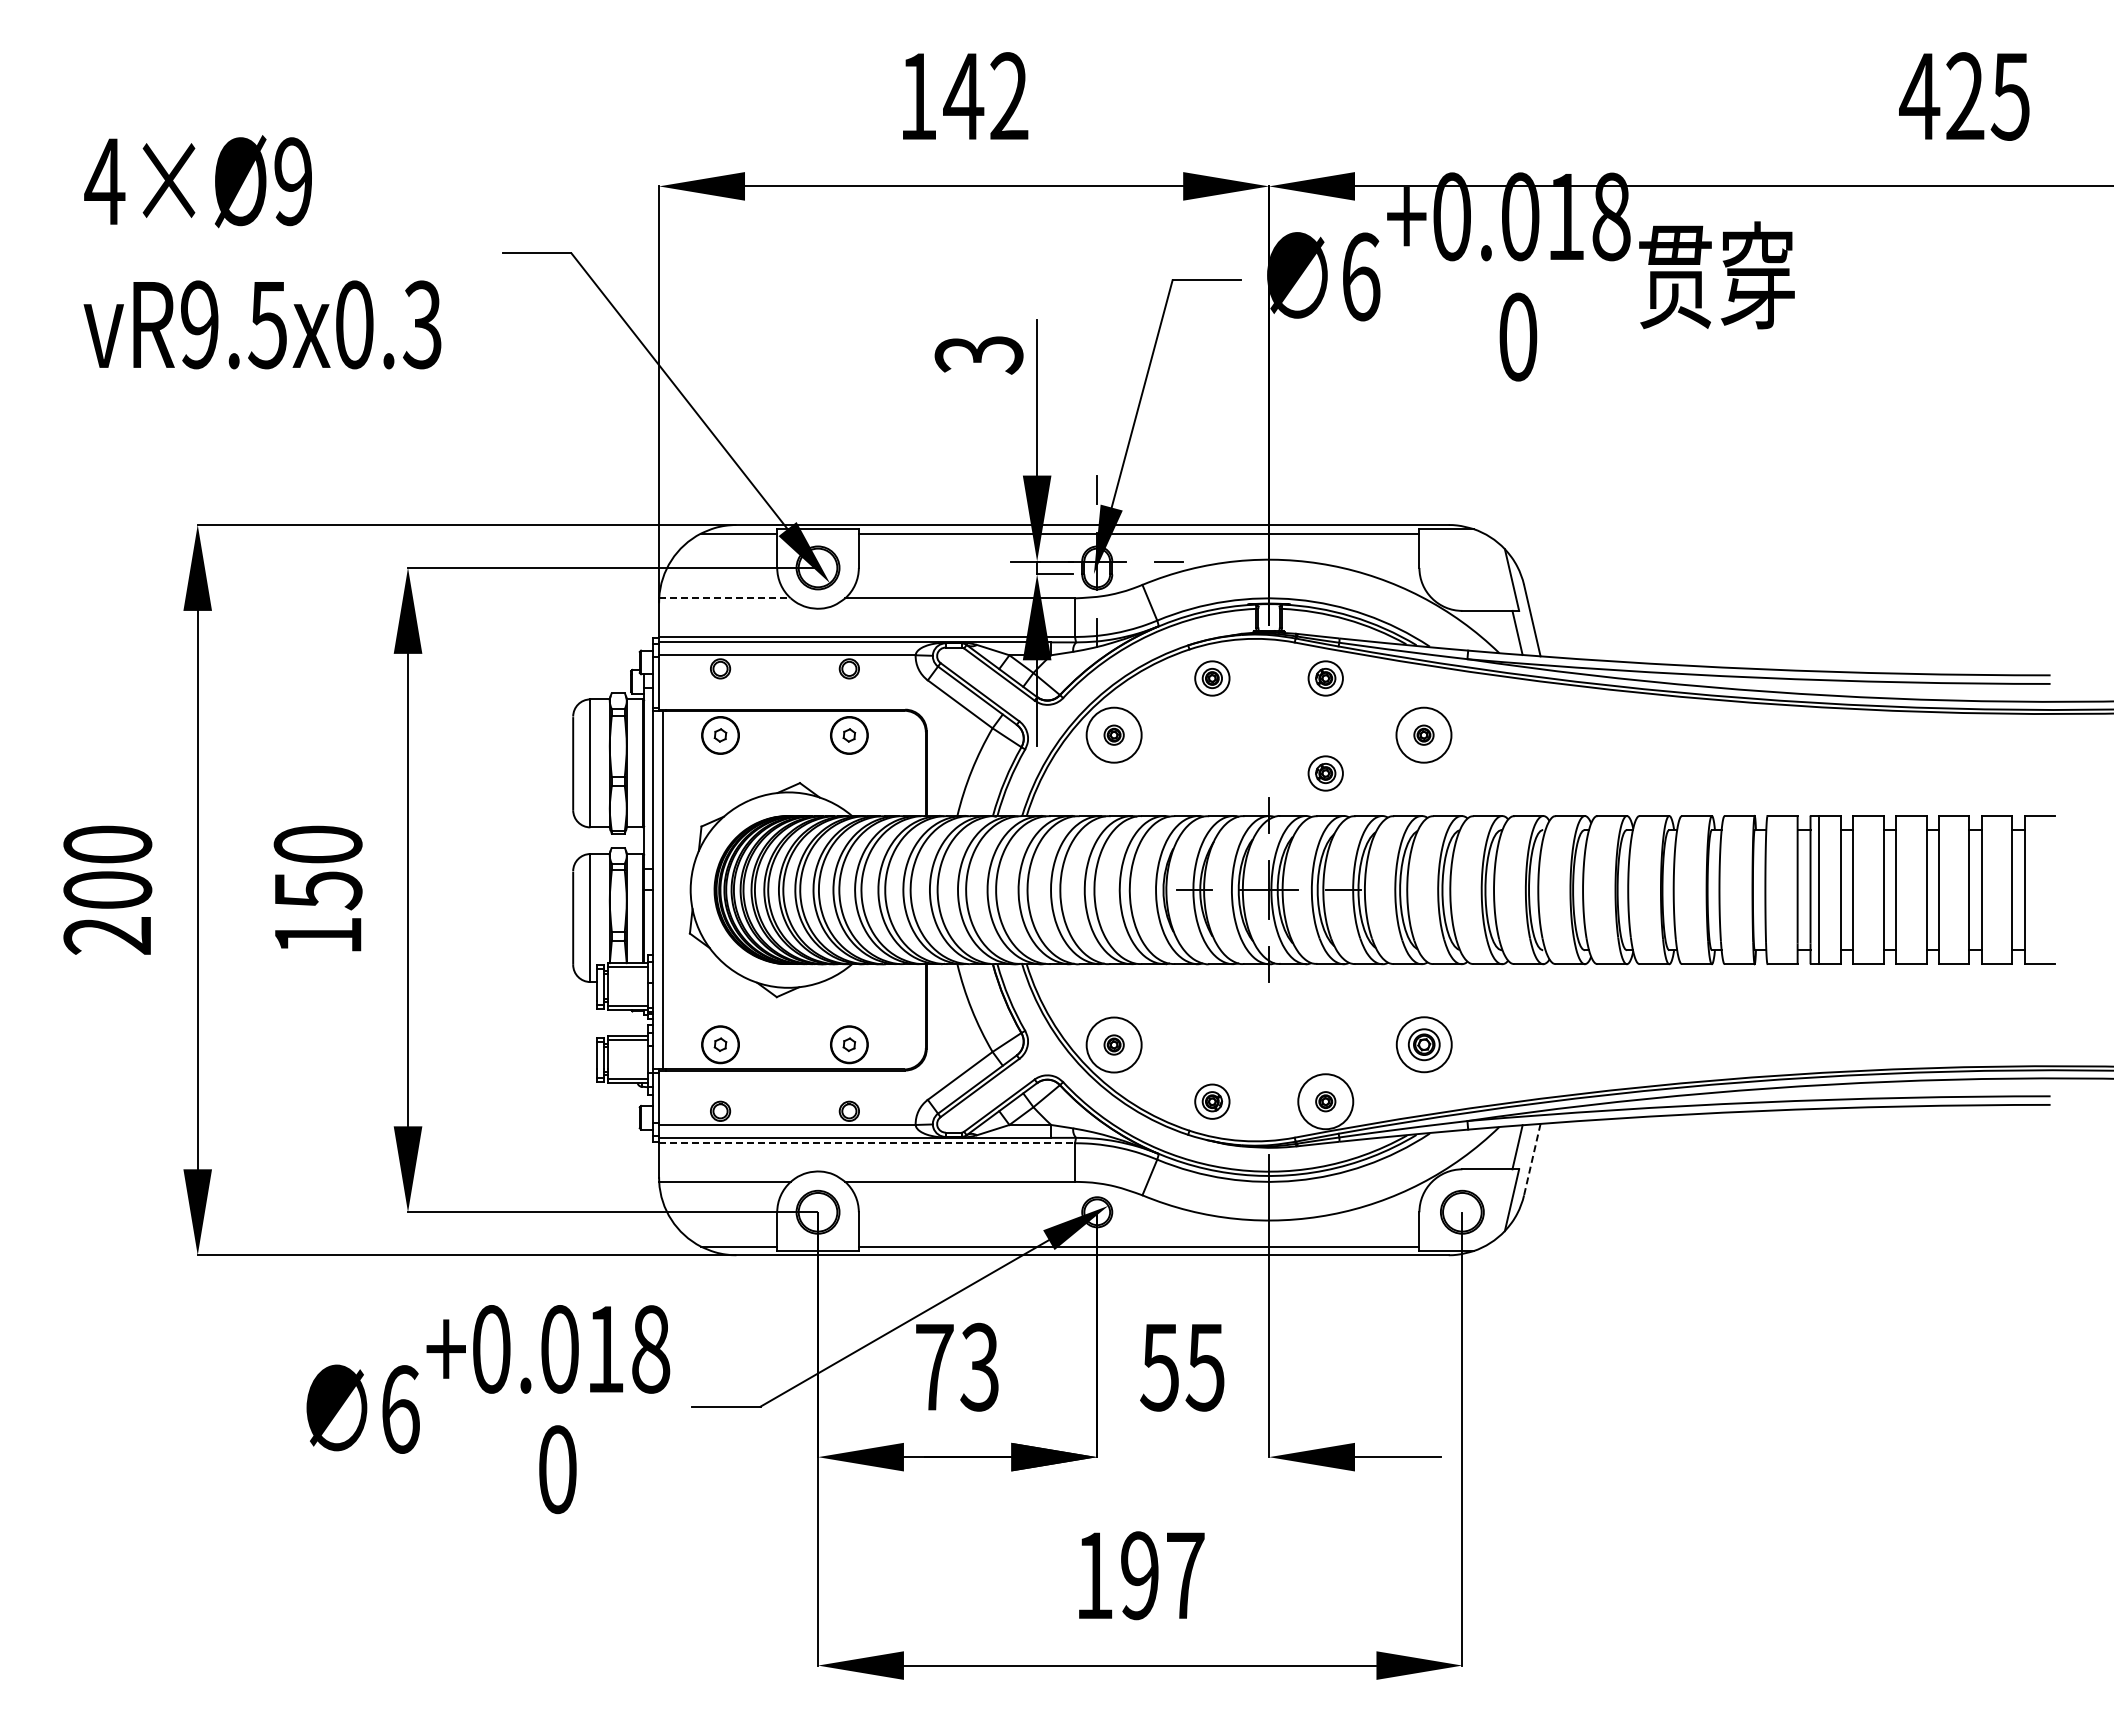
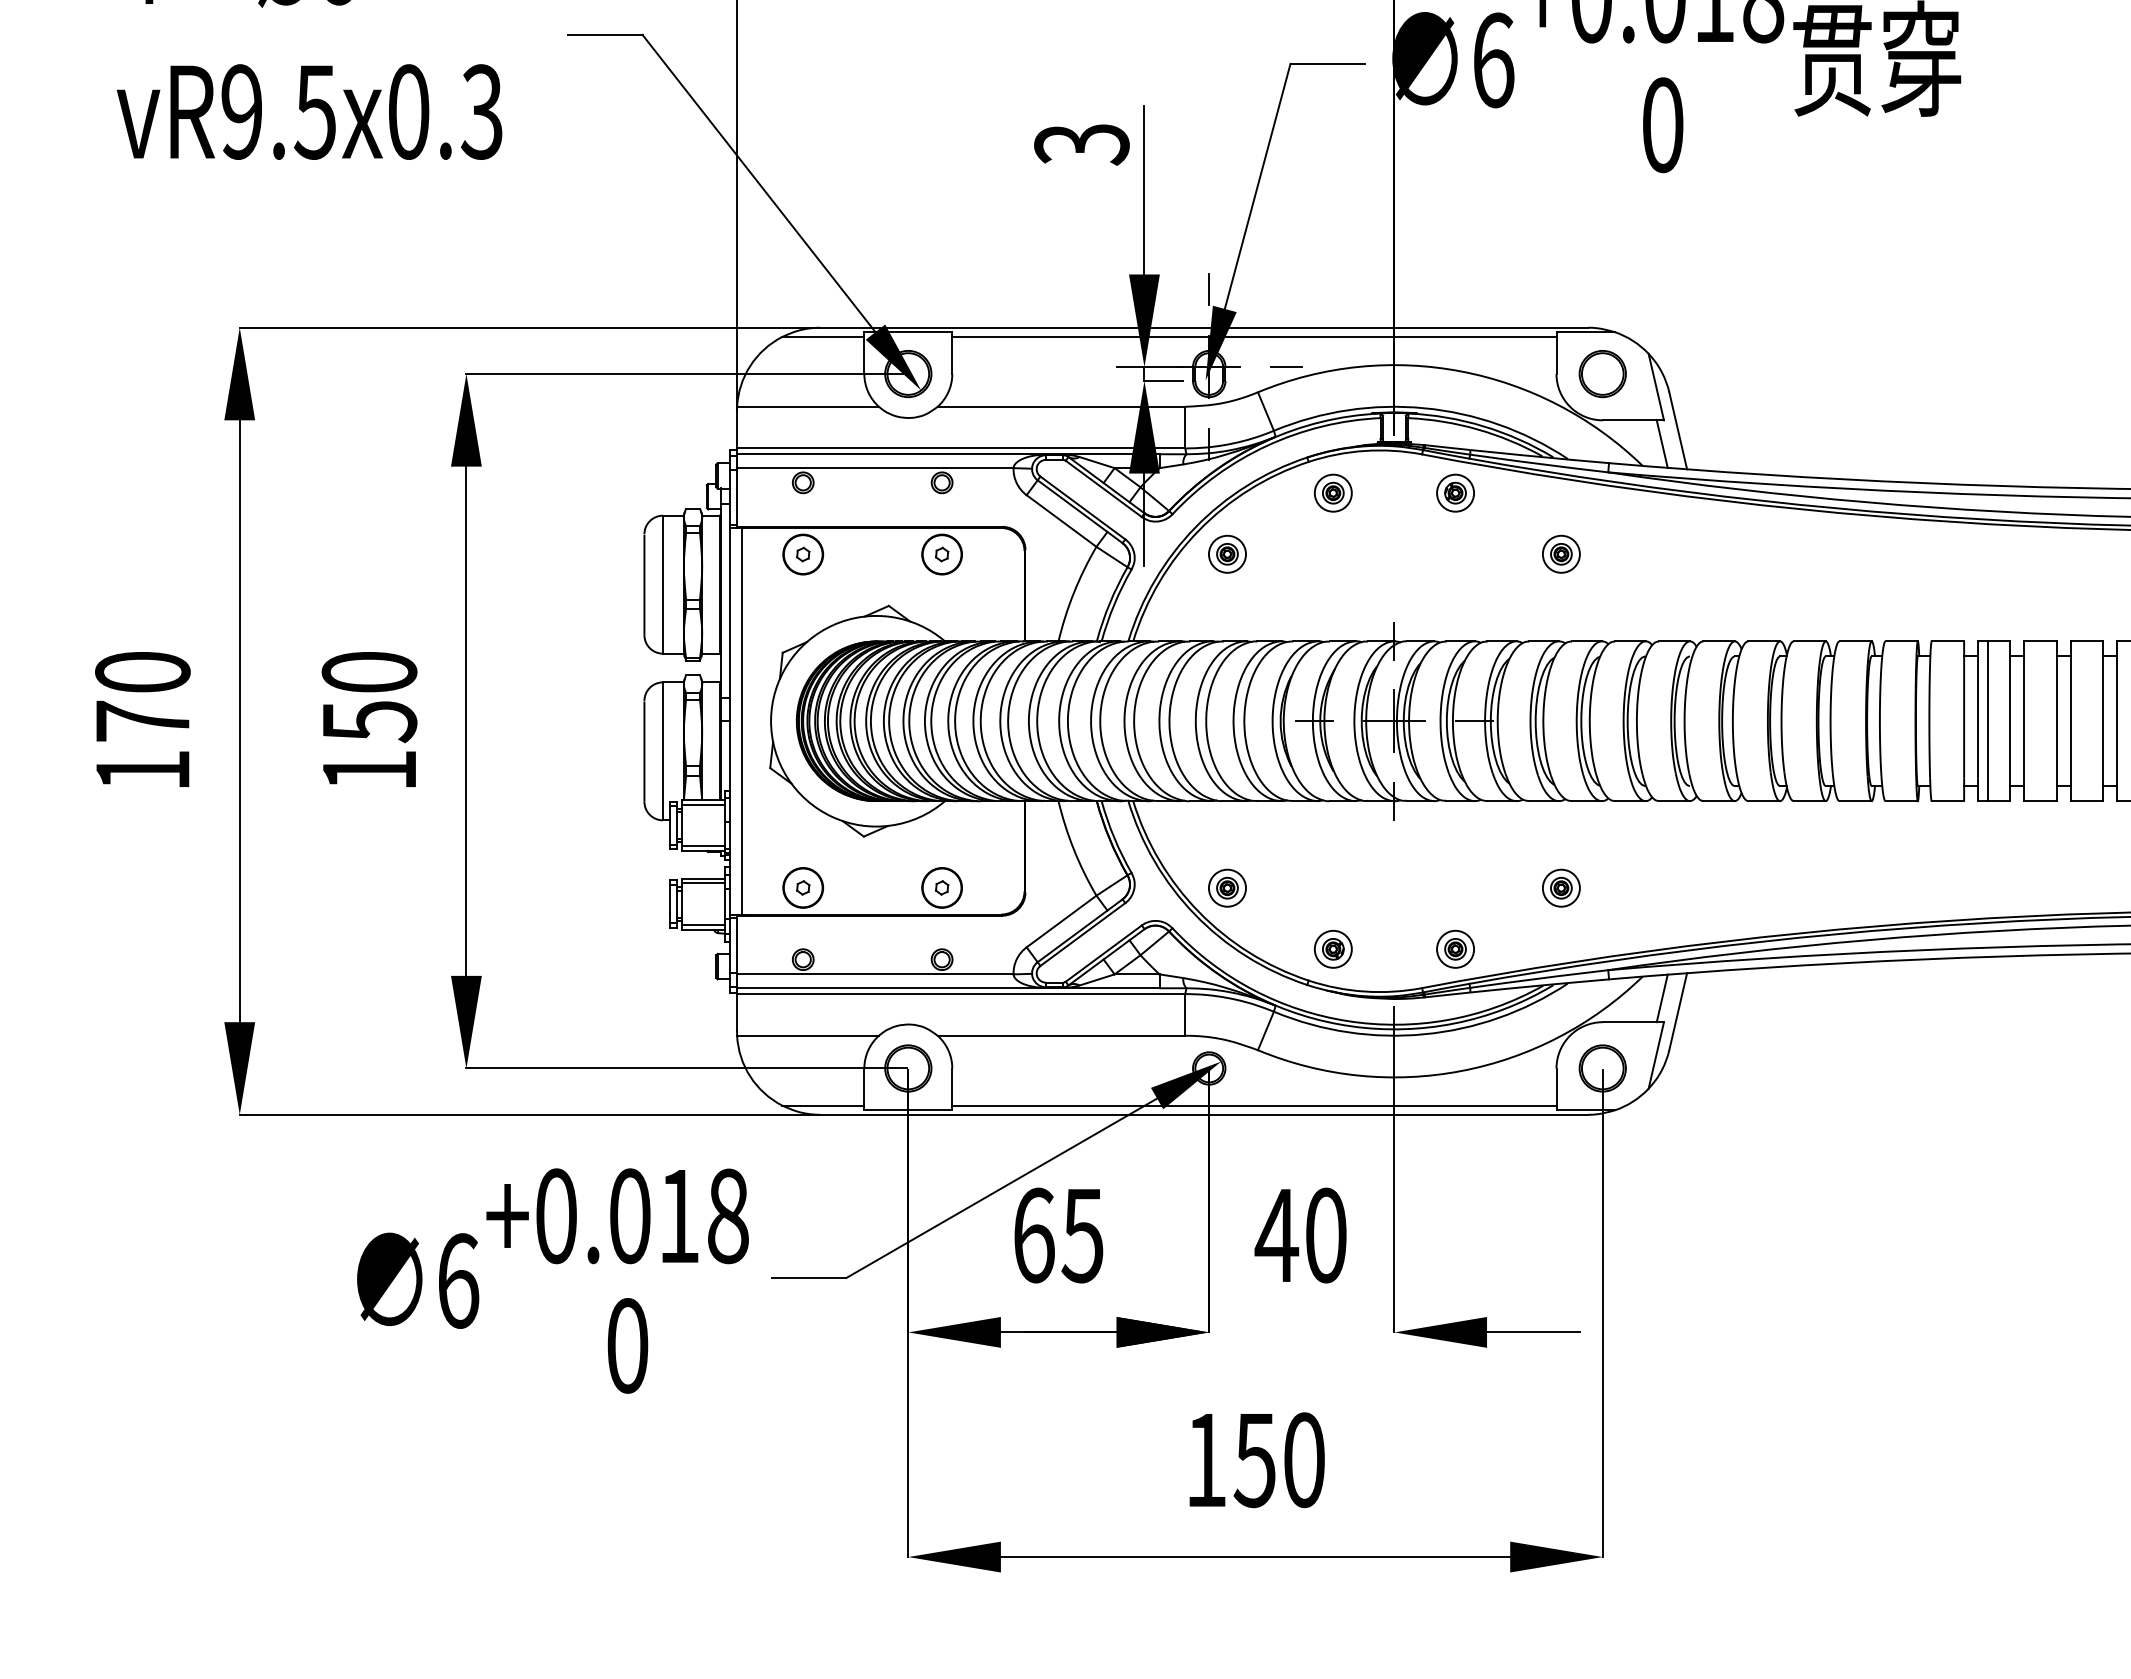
part: (1462, 567) -> (1602, 373), added
line: (725, 598) -> (808, 406), dashed -> solid
circle: (1113, 735) -> (1226, 554), size x0.62
circle: (1423, 735) -> (1560, 554), size x0.62
part: (1325, 773) -> (1455, 595), removed
text: (107, 912) -> (142, 745), 200 -> 170
circle: (1113, 1044) -> (1226, 887), size x0.62
part: (1423, 1045) -> (1560, 888), size x0.62
circle: (1325, 1101) -> (1455, 949), size x0.62
line: (867, 1143) -> (961, 994), dashed -> solid
line: (1532, 1159) -> (1678, 1011), dashed -> solid
text: (957, 1366) -> (1058, 1234), 73 -> 65
text: (1181, 1366) -> (1300, 1234), 55 -> 40
text: (1161, 1575) -> (1278, 1459), 197 -> 150

